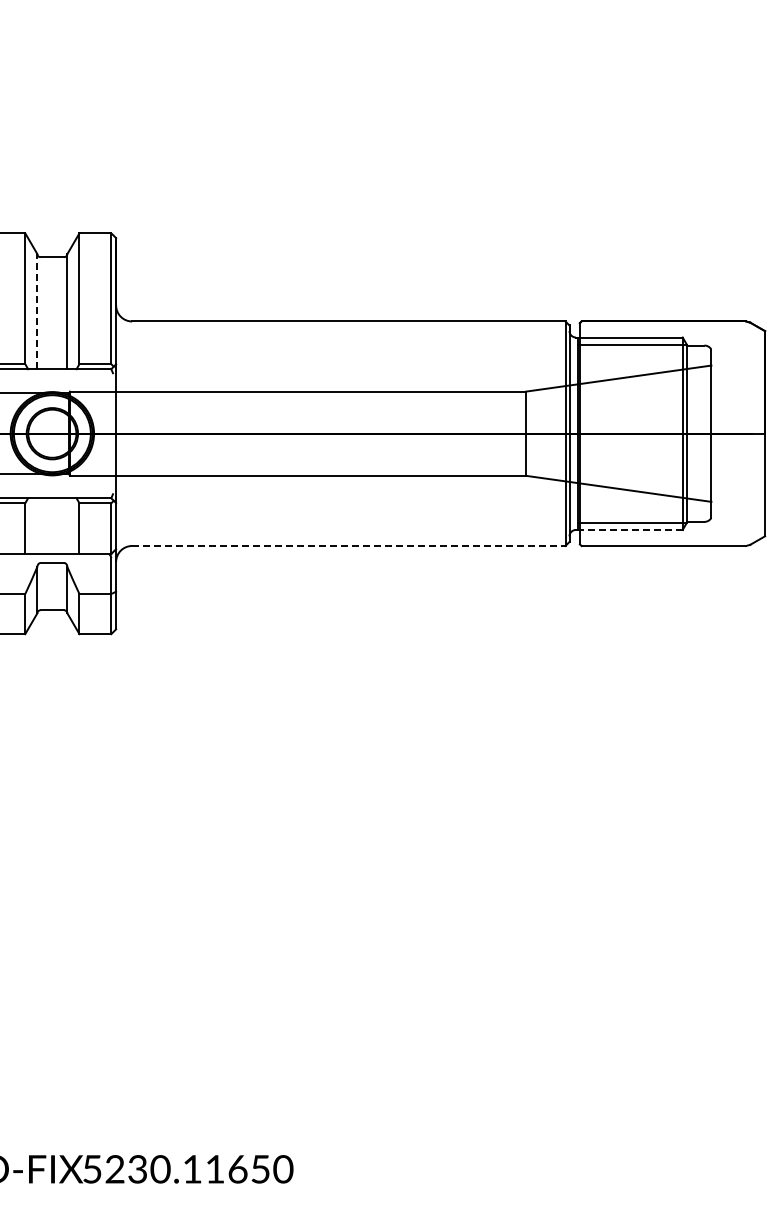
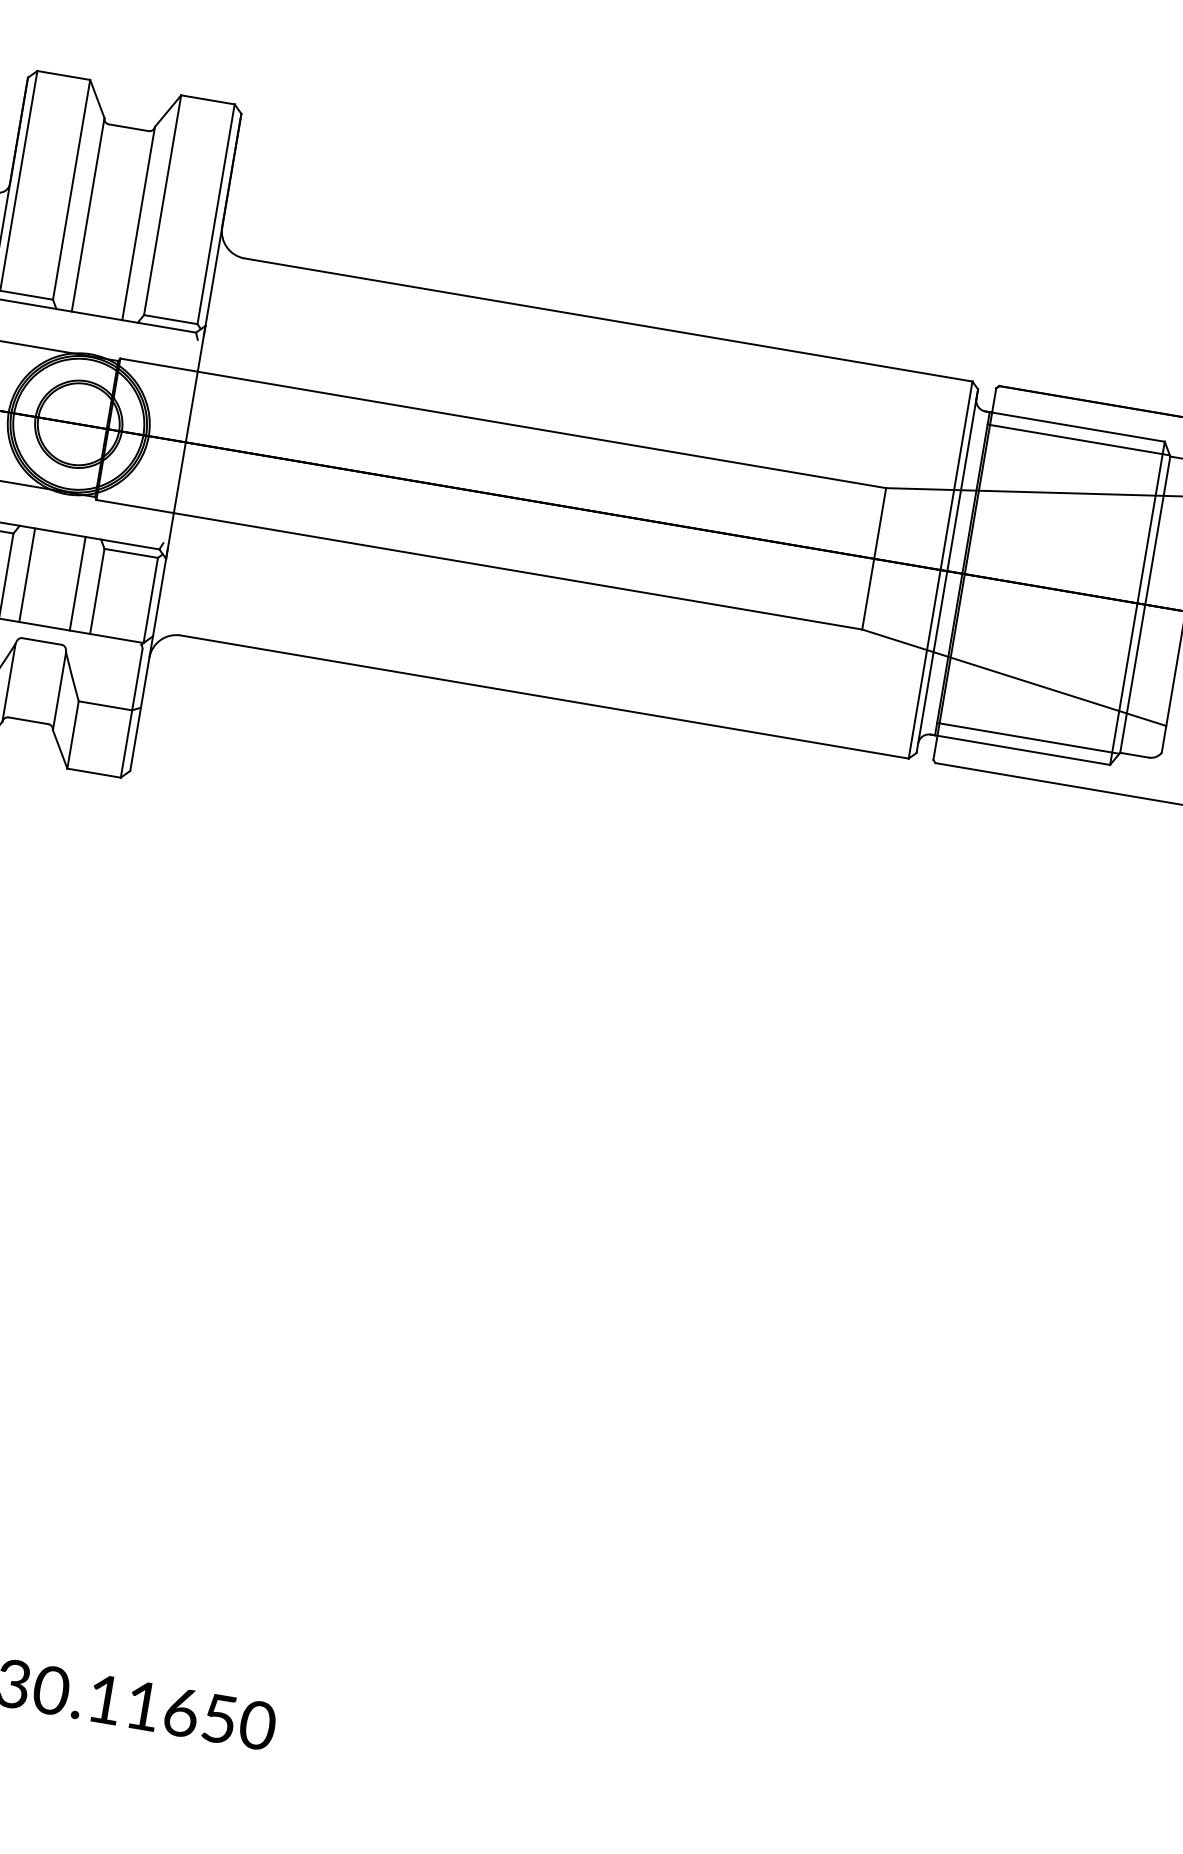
line: (37, 311) -> (88, 214), dashed -> solid
line: (37, 526) -> (27, 575), added
line: (67, 526) -> (77, 584), added
line: (628, 529) -> (1019, 748), dashed -> solid
line: (348, 545) -> (544, 696), dashed -> solid

